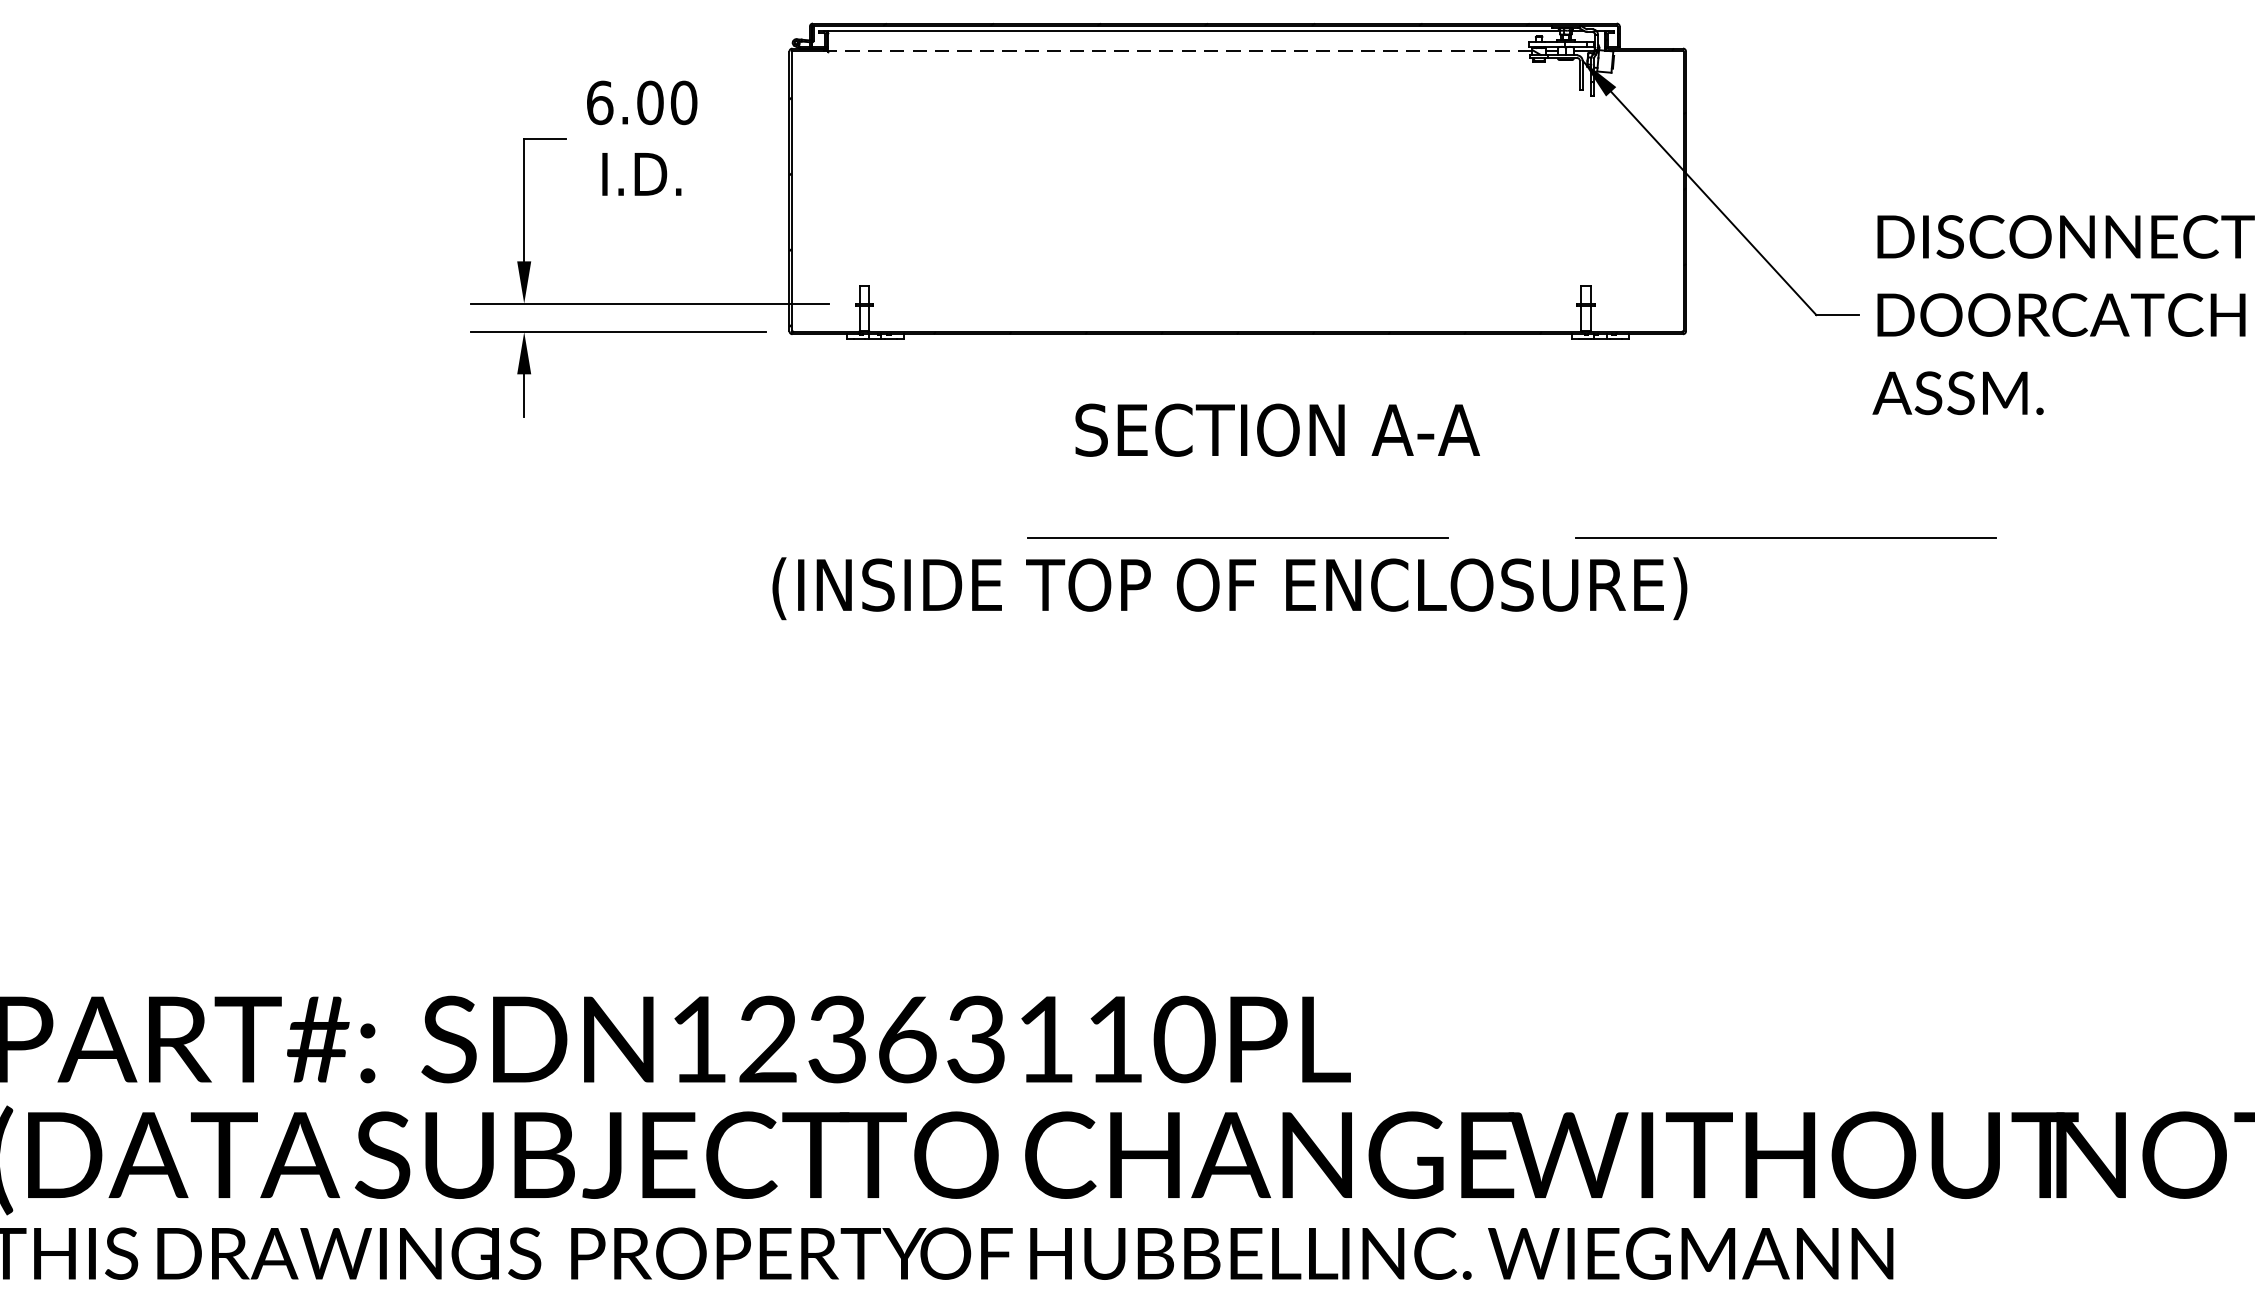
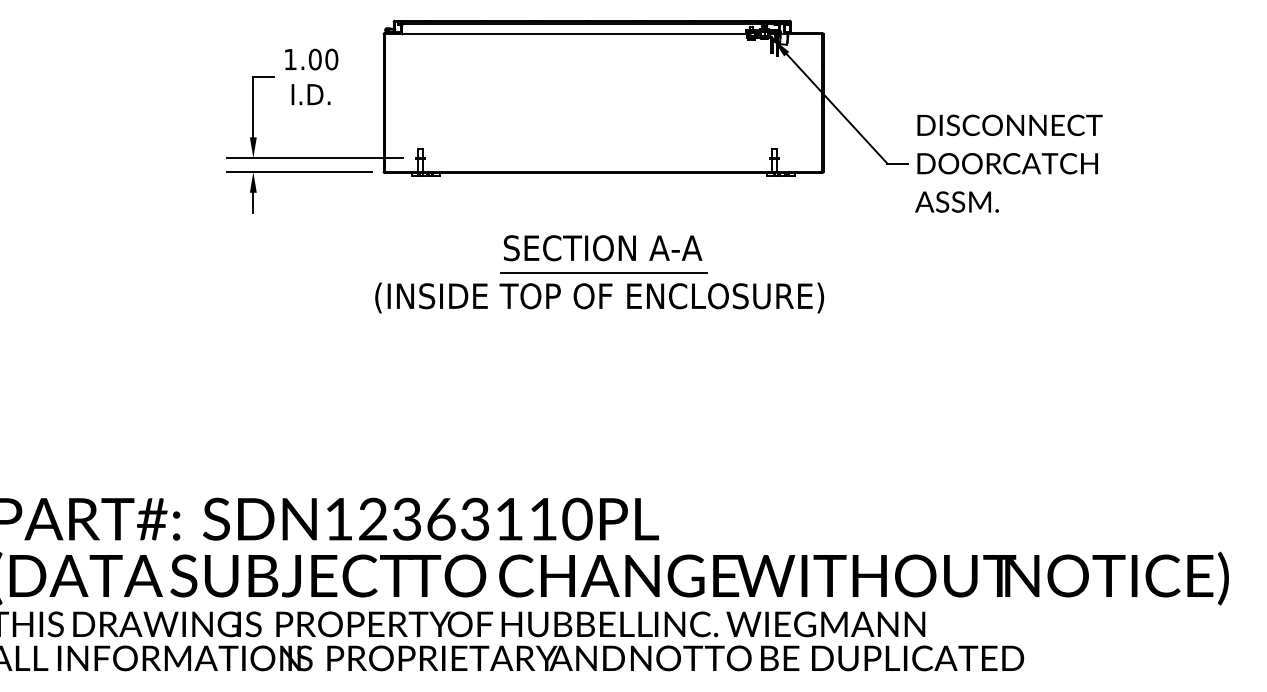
line: (1180, 49) -> (575, 33), dashed -> solid
text: (599, 102) -> (290, 59), 6.00 -> 1.00
text: (1278, 430) -> (603, 248), moved
line: (1785, 536) -> (872, 272), removed

